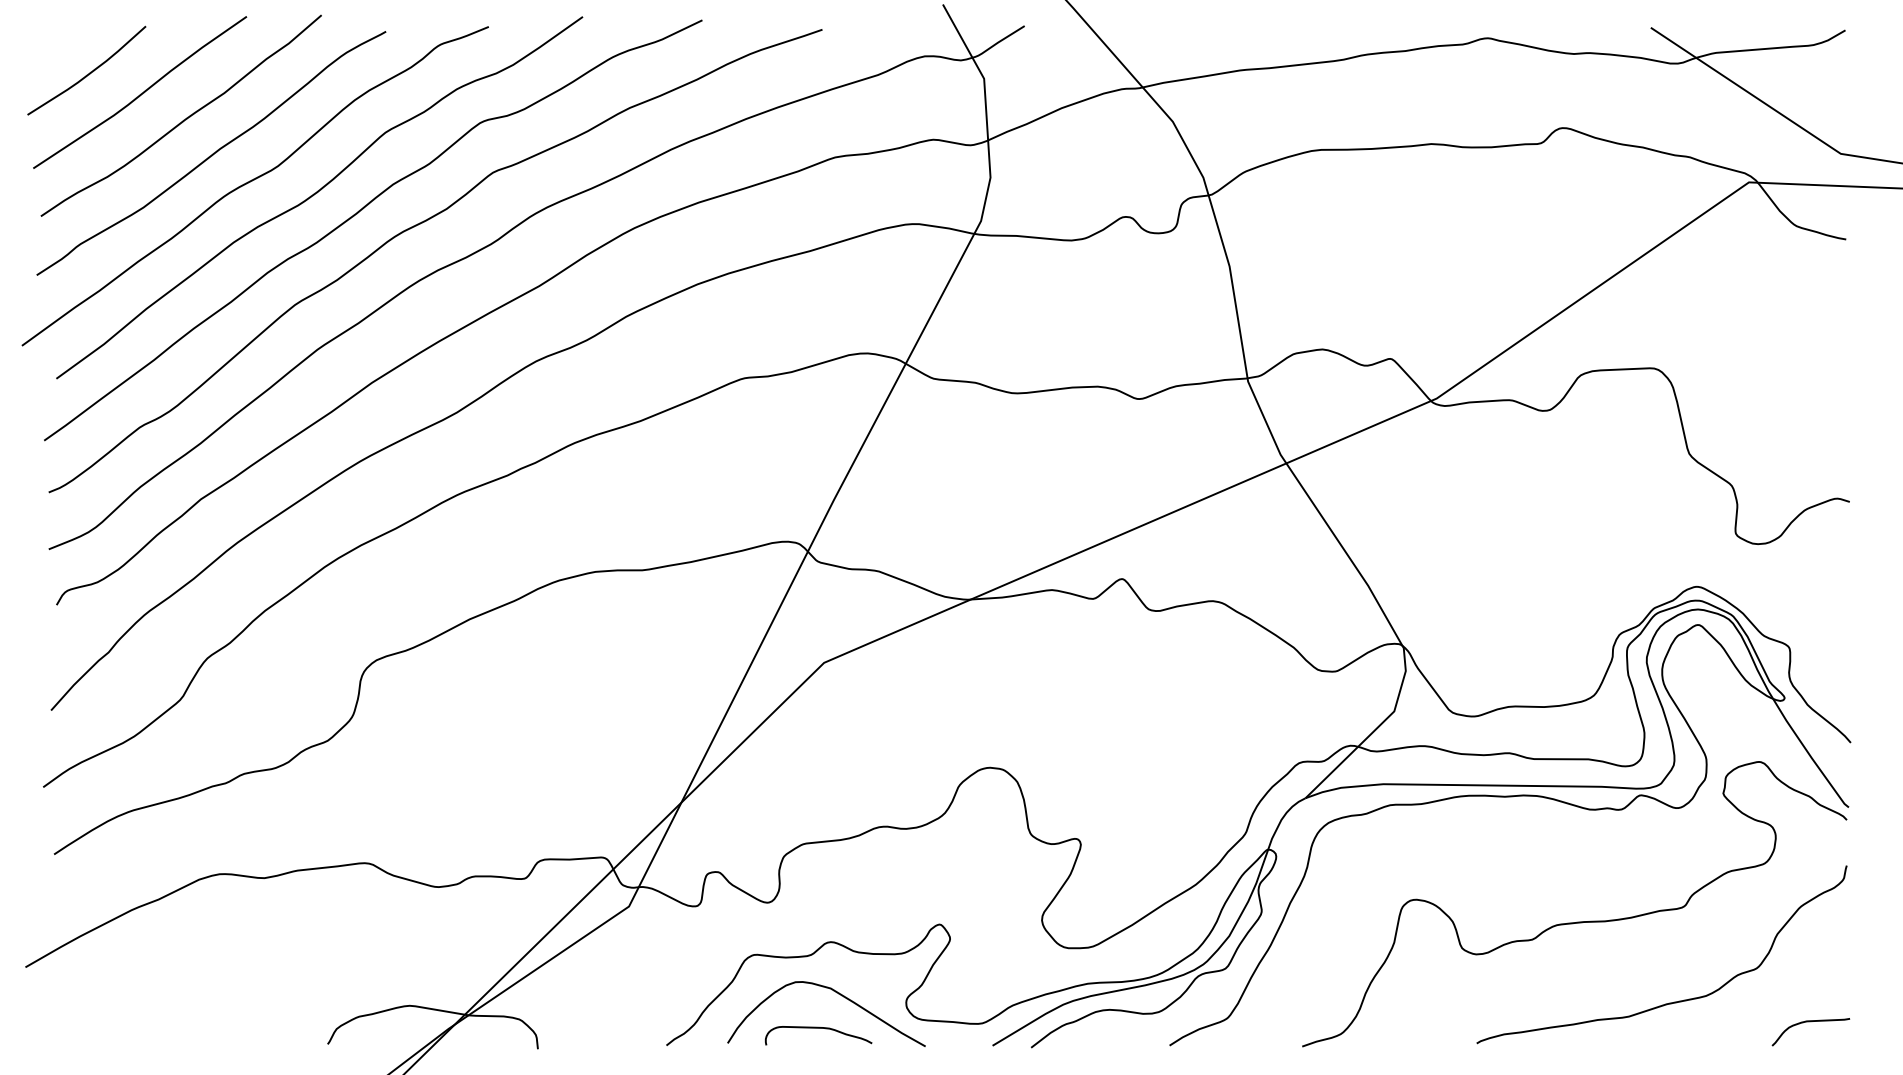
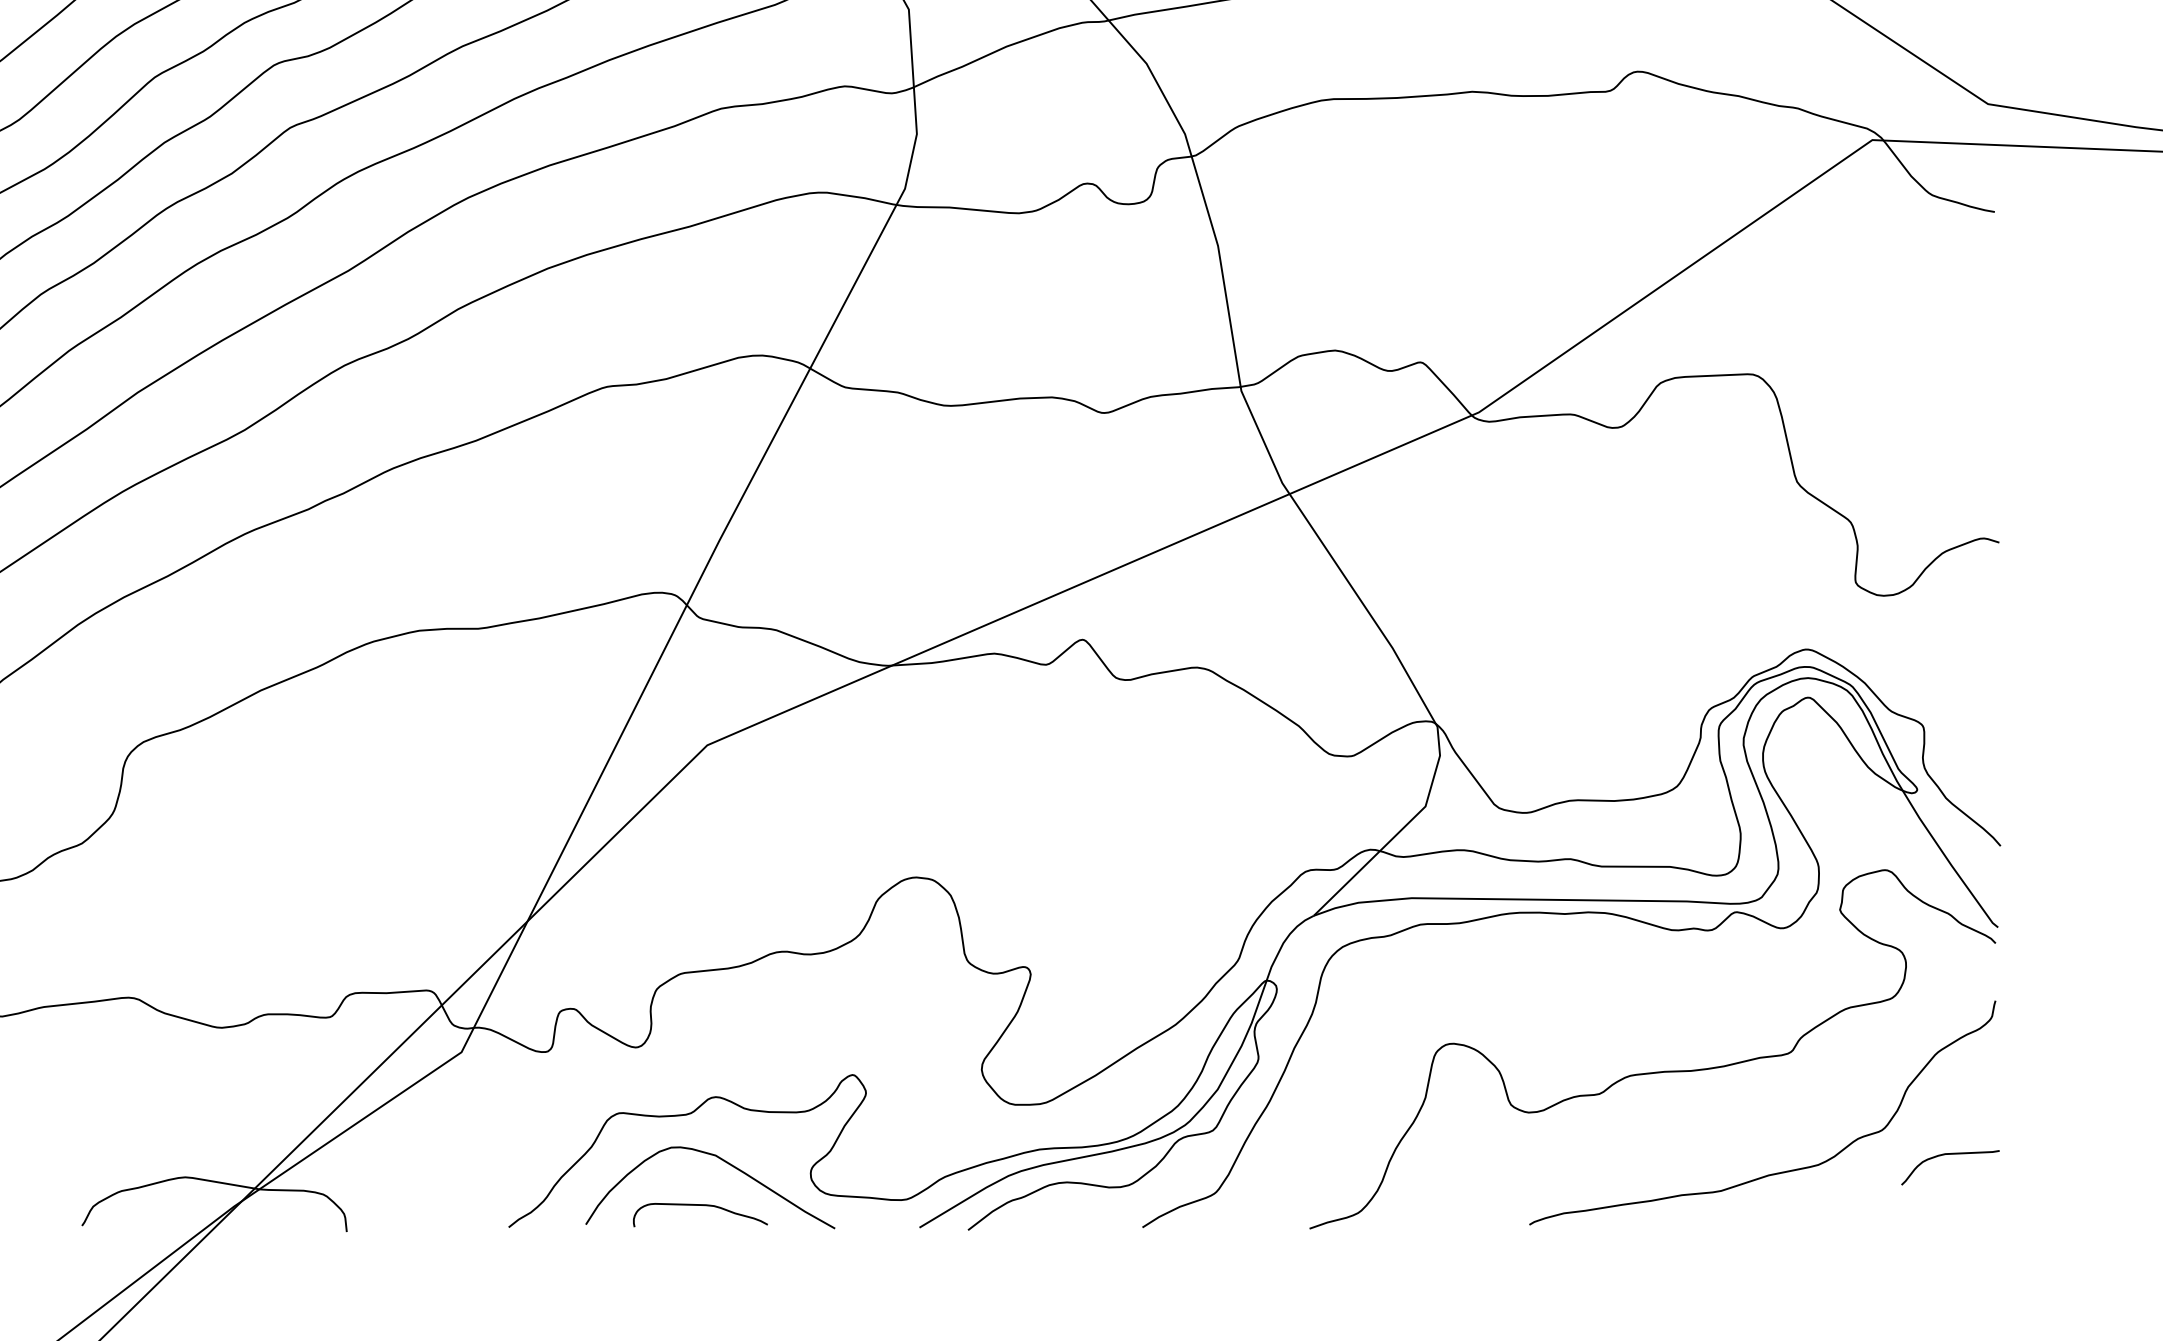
curve: (1810, 1022) -> (1949, 1155), moved

